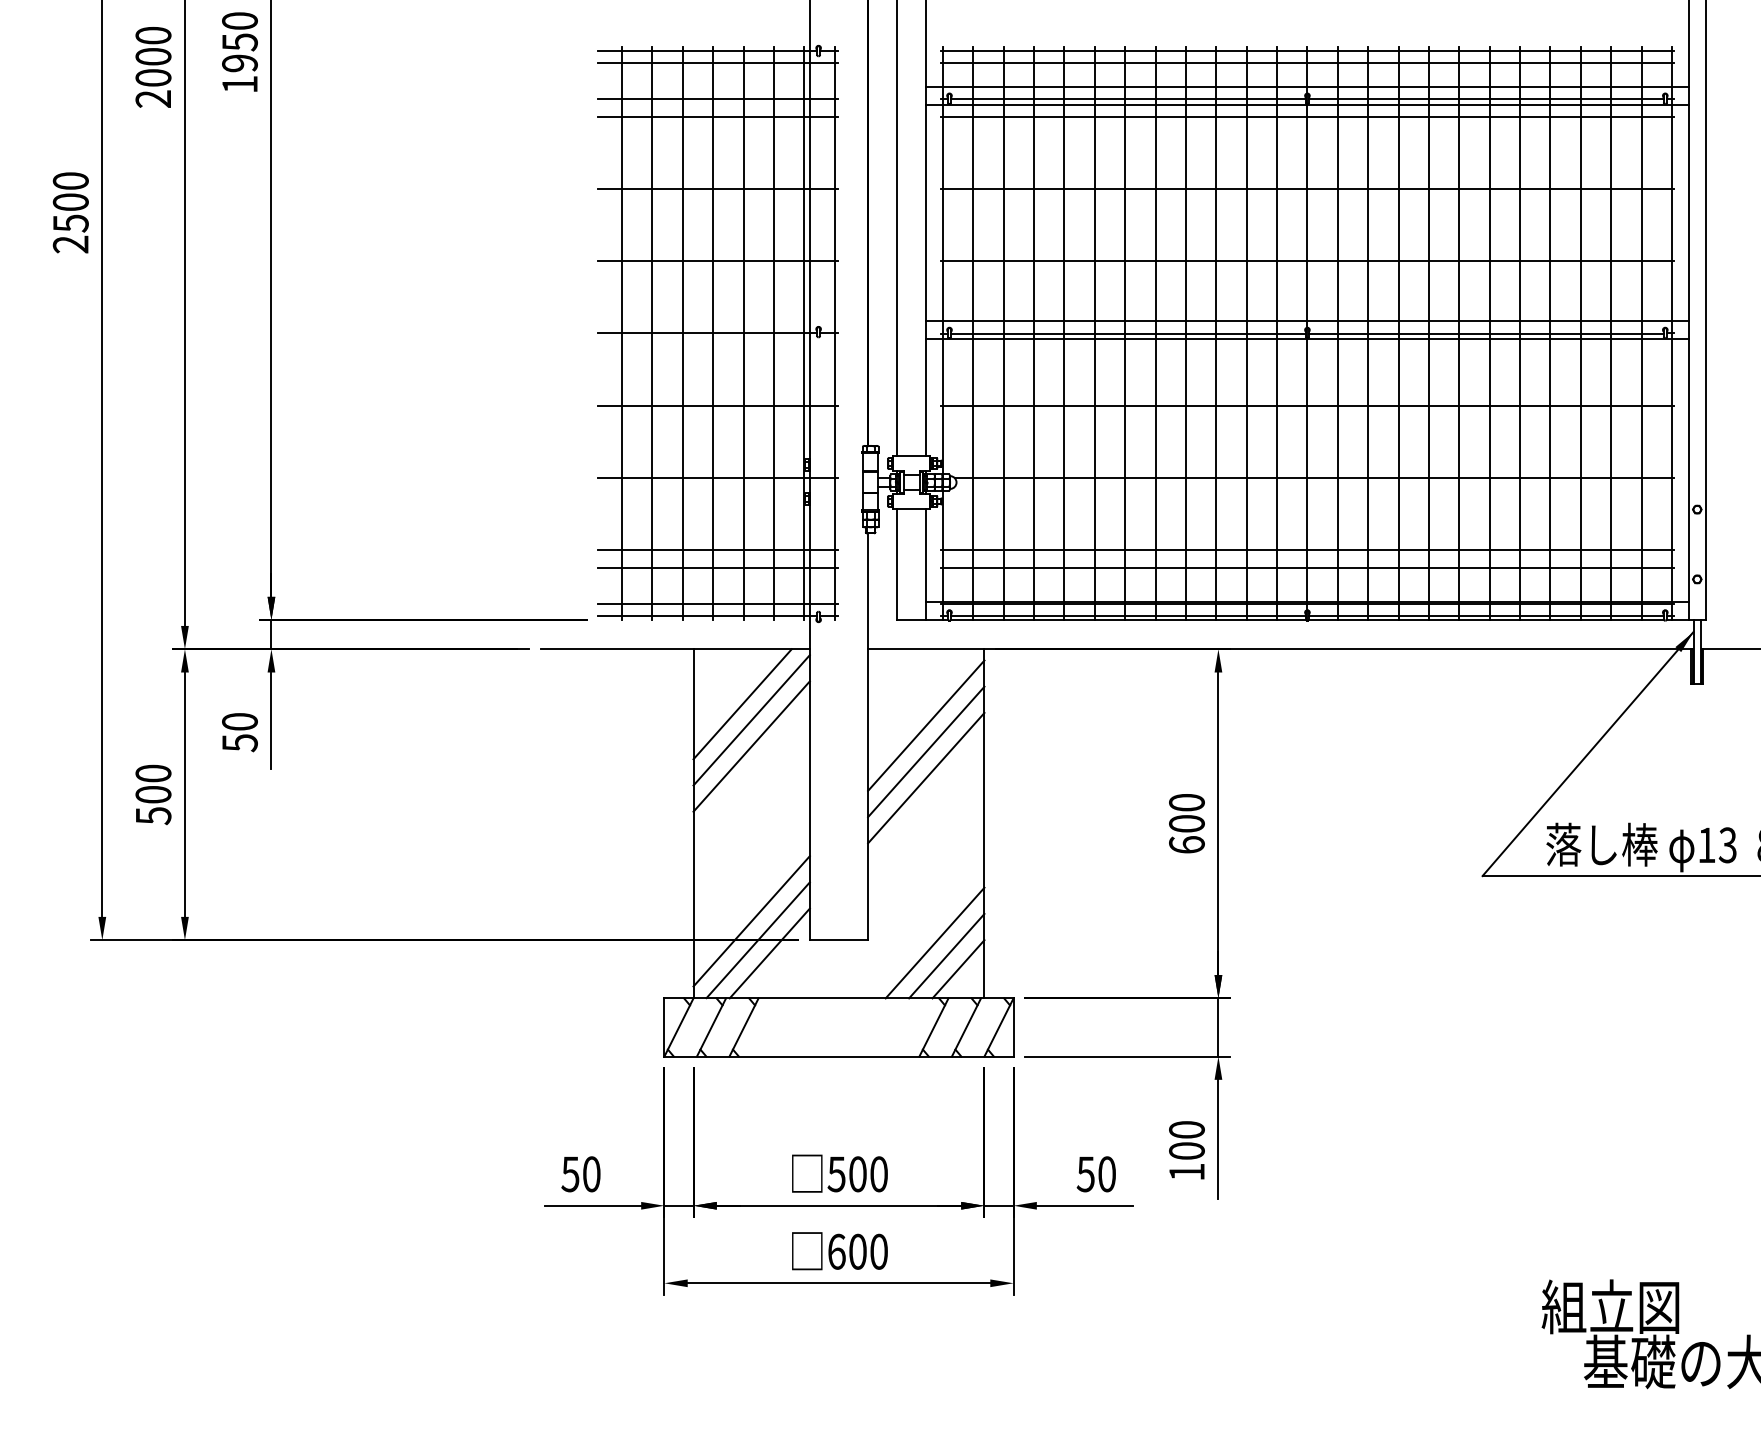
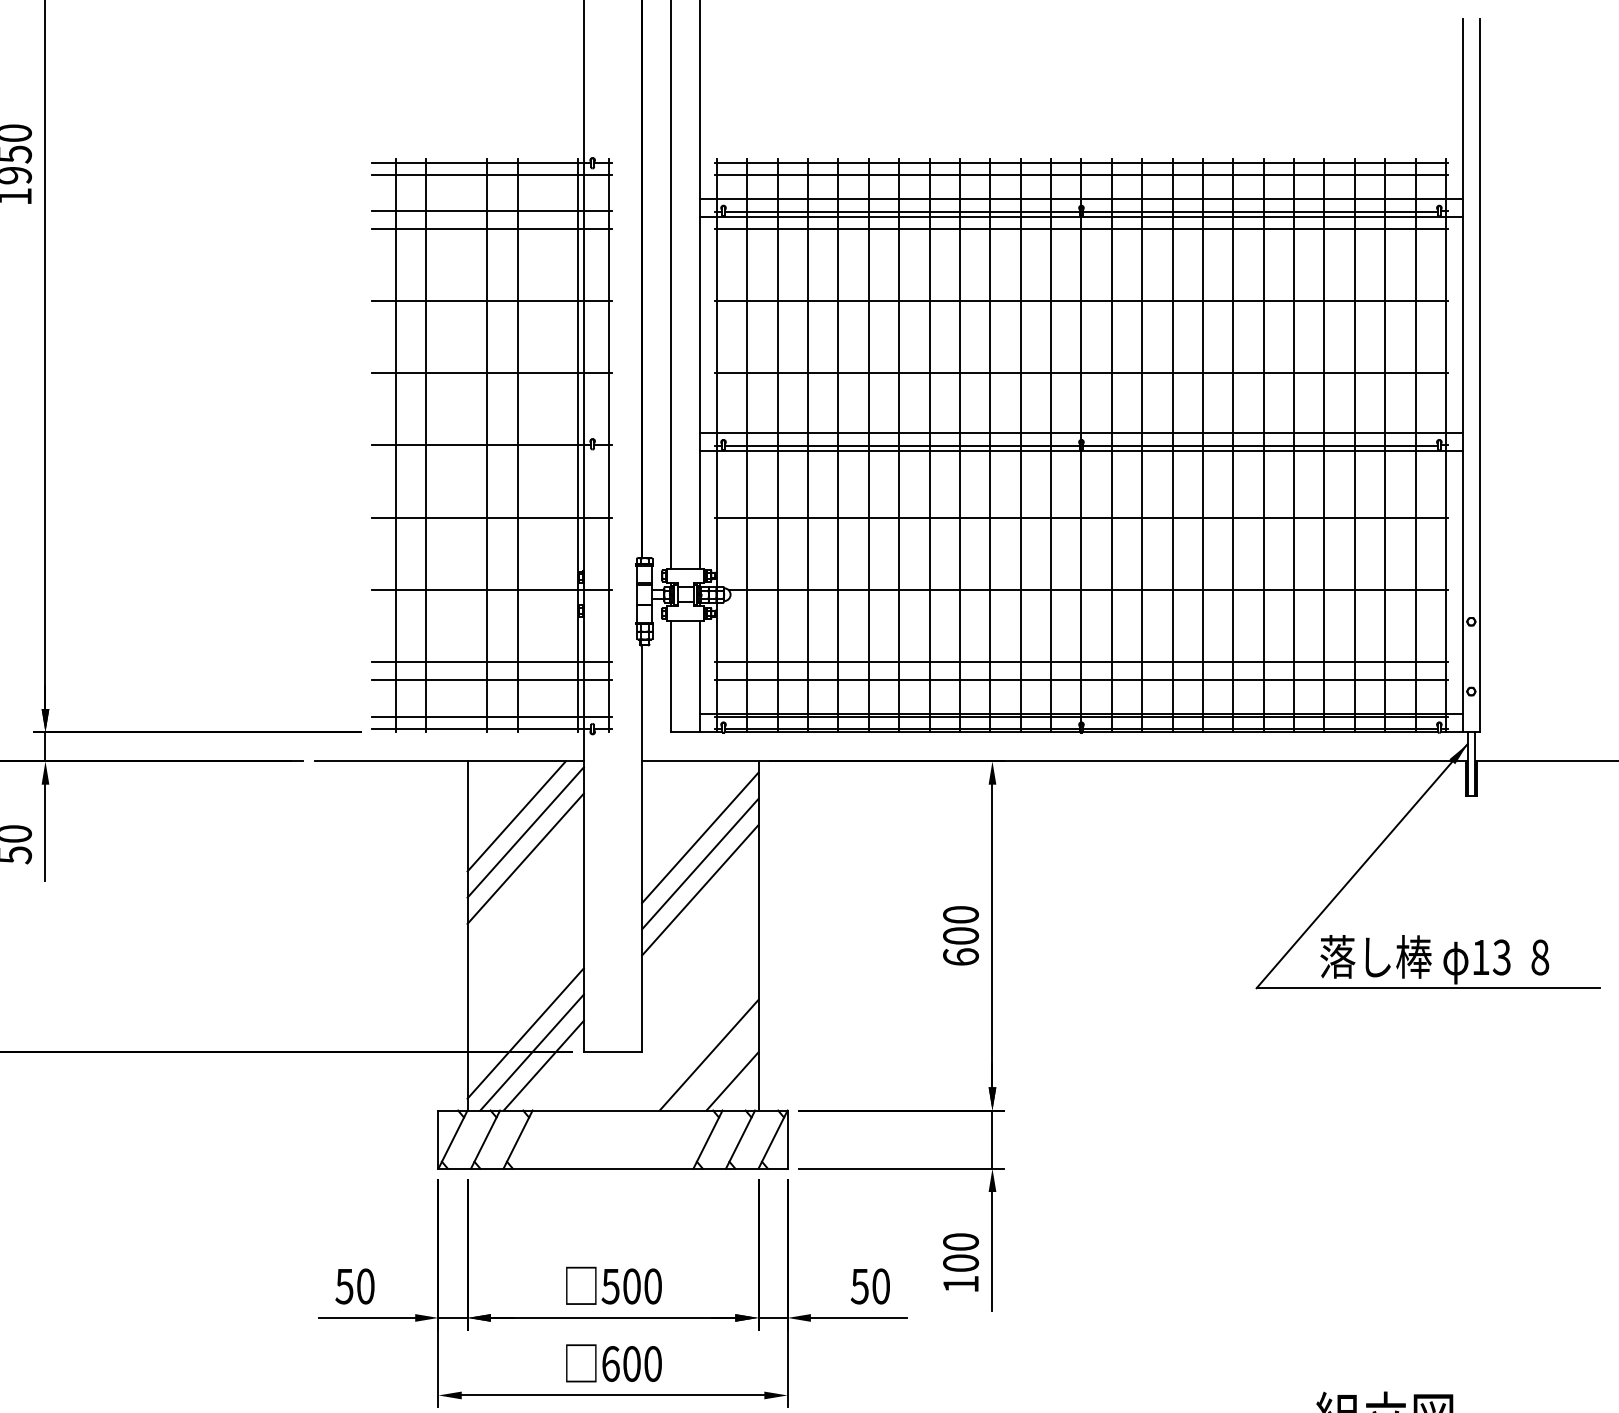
line: (682, 333) -> (456, 445), removed
line: (773, 333) -> (547, 445), removed
line: (946, 955) -> (720, 1067), removed

